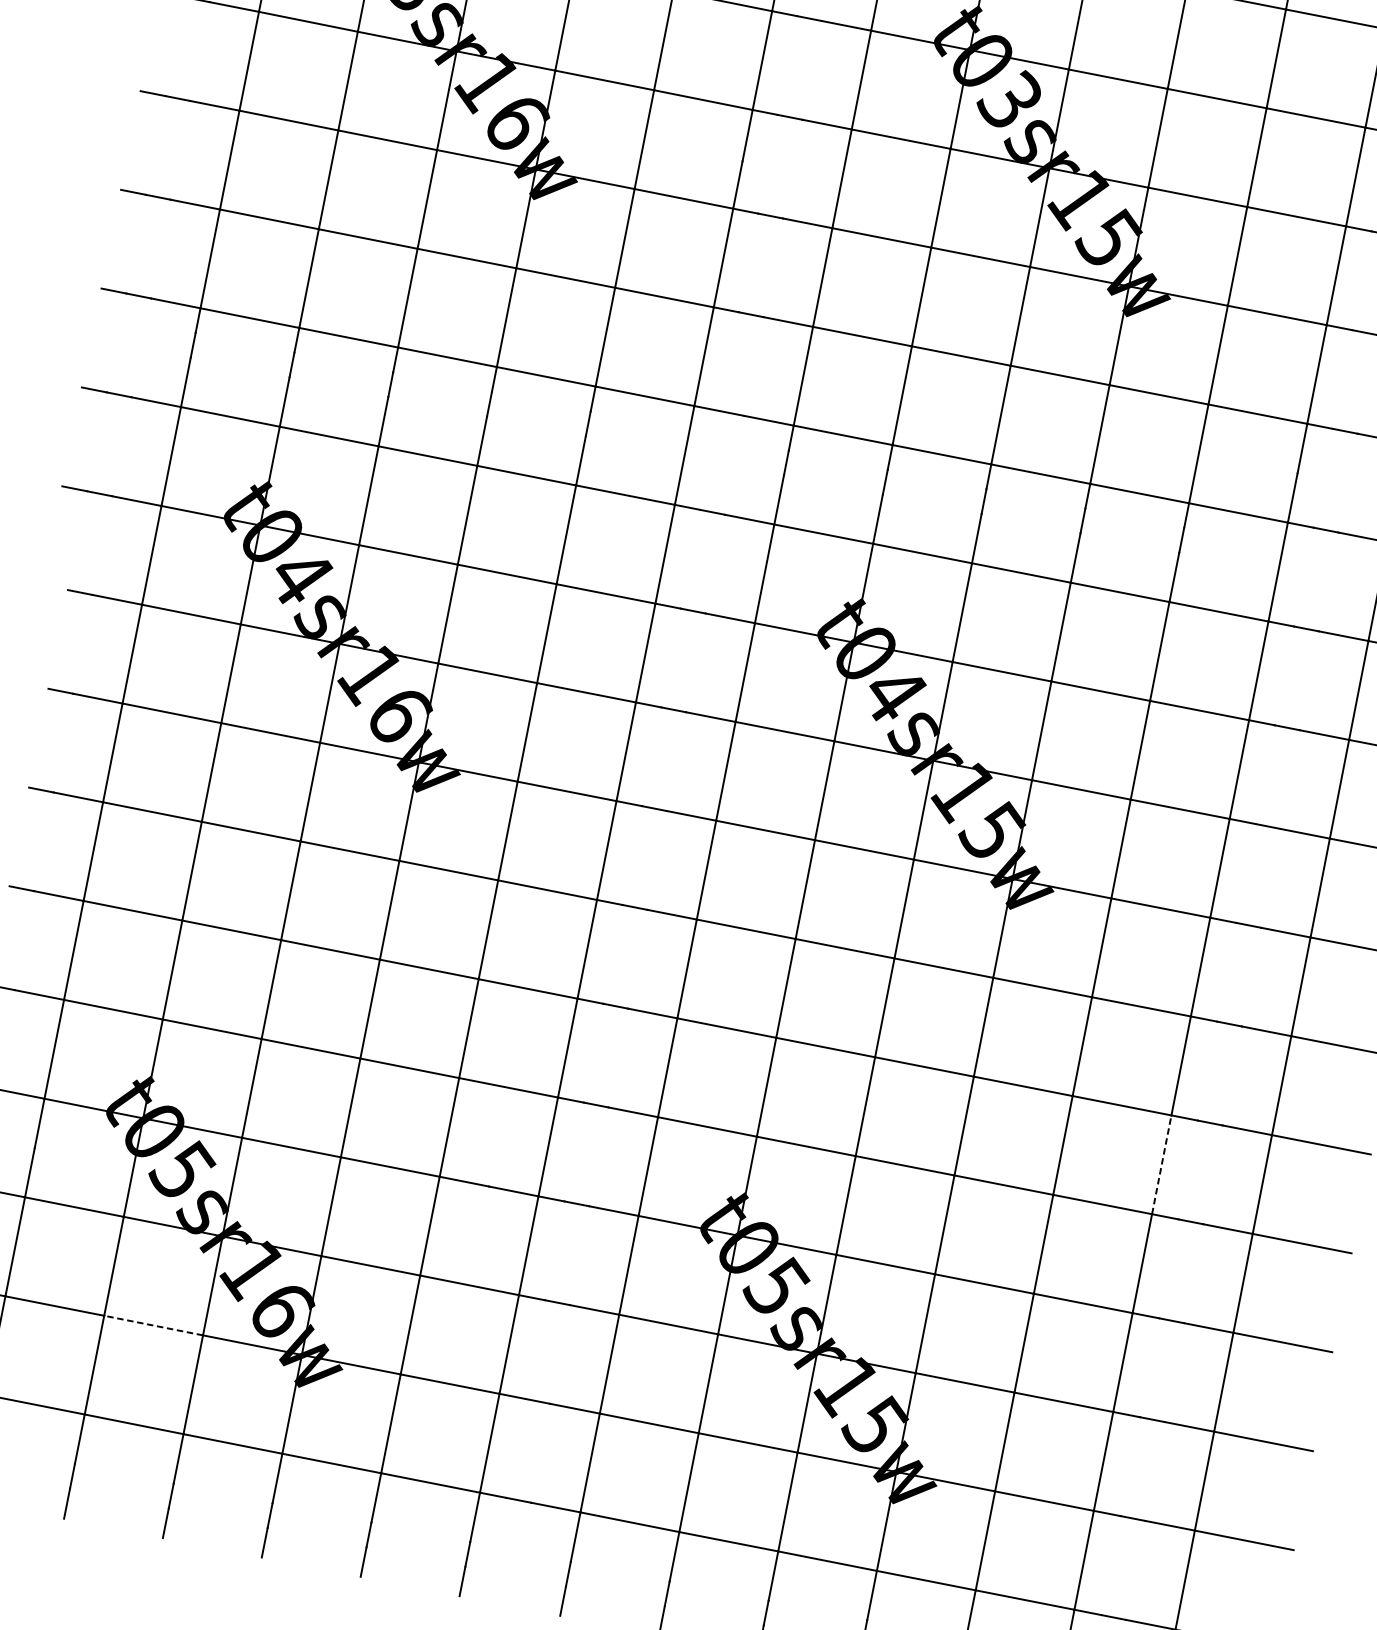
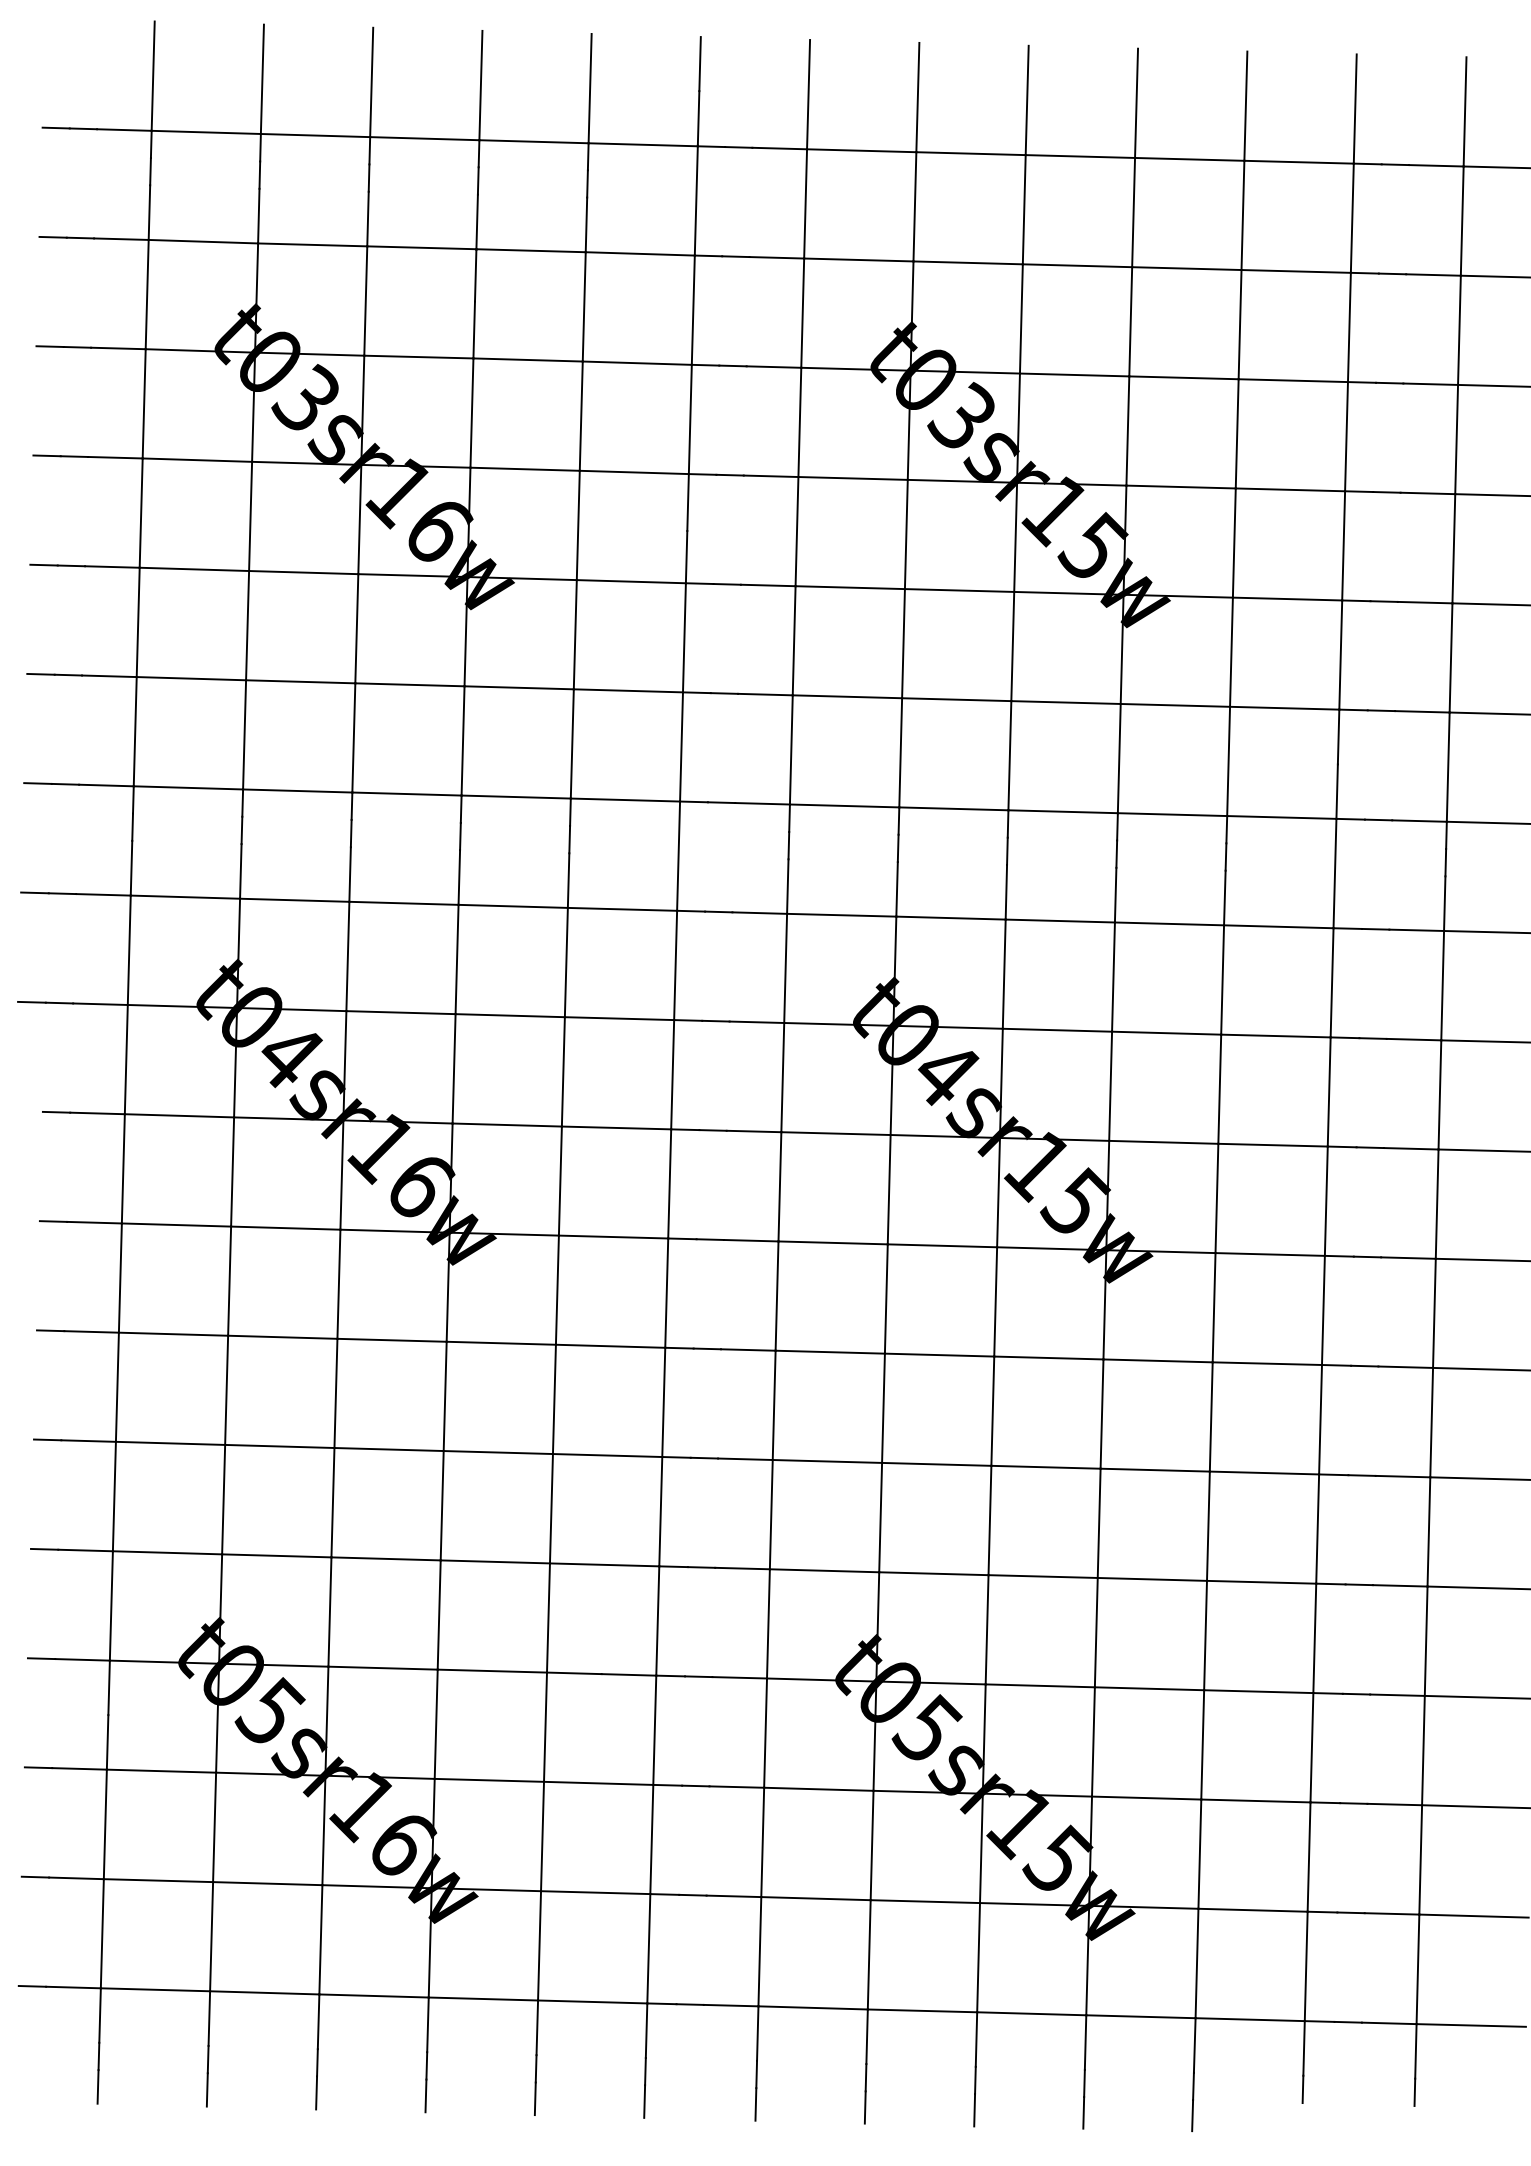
line: (1161, 1165) -> (1317, 1529), dashed -> solid
line: (153, 1325) -> (267, 1883), dashed -> solid

